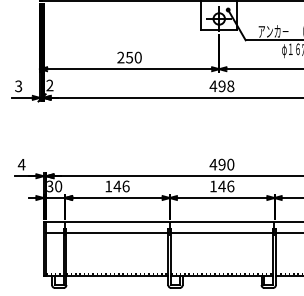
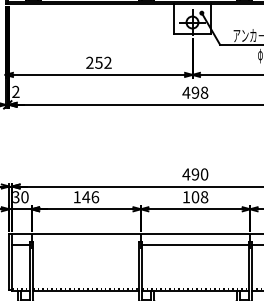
text: (137, 57) -> (107, 62), 250 -> 252
text: (226, 186) -> (200, 197), 146 -> 108
line: (117, 232) -> (86, 245), removed

